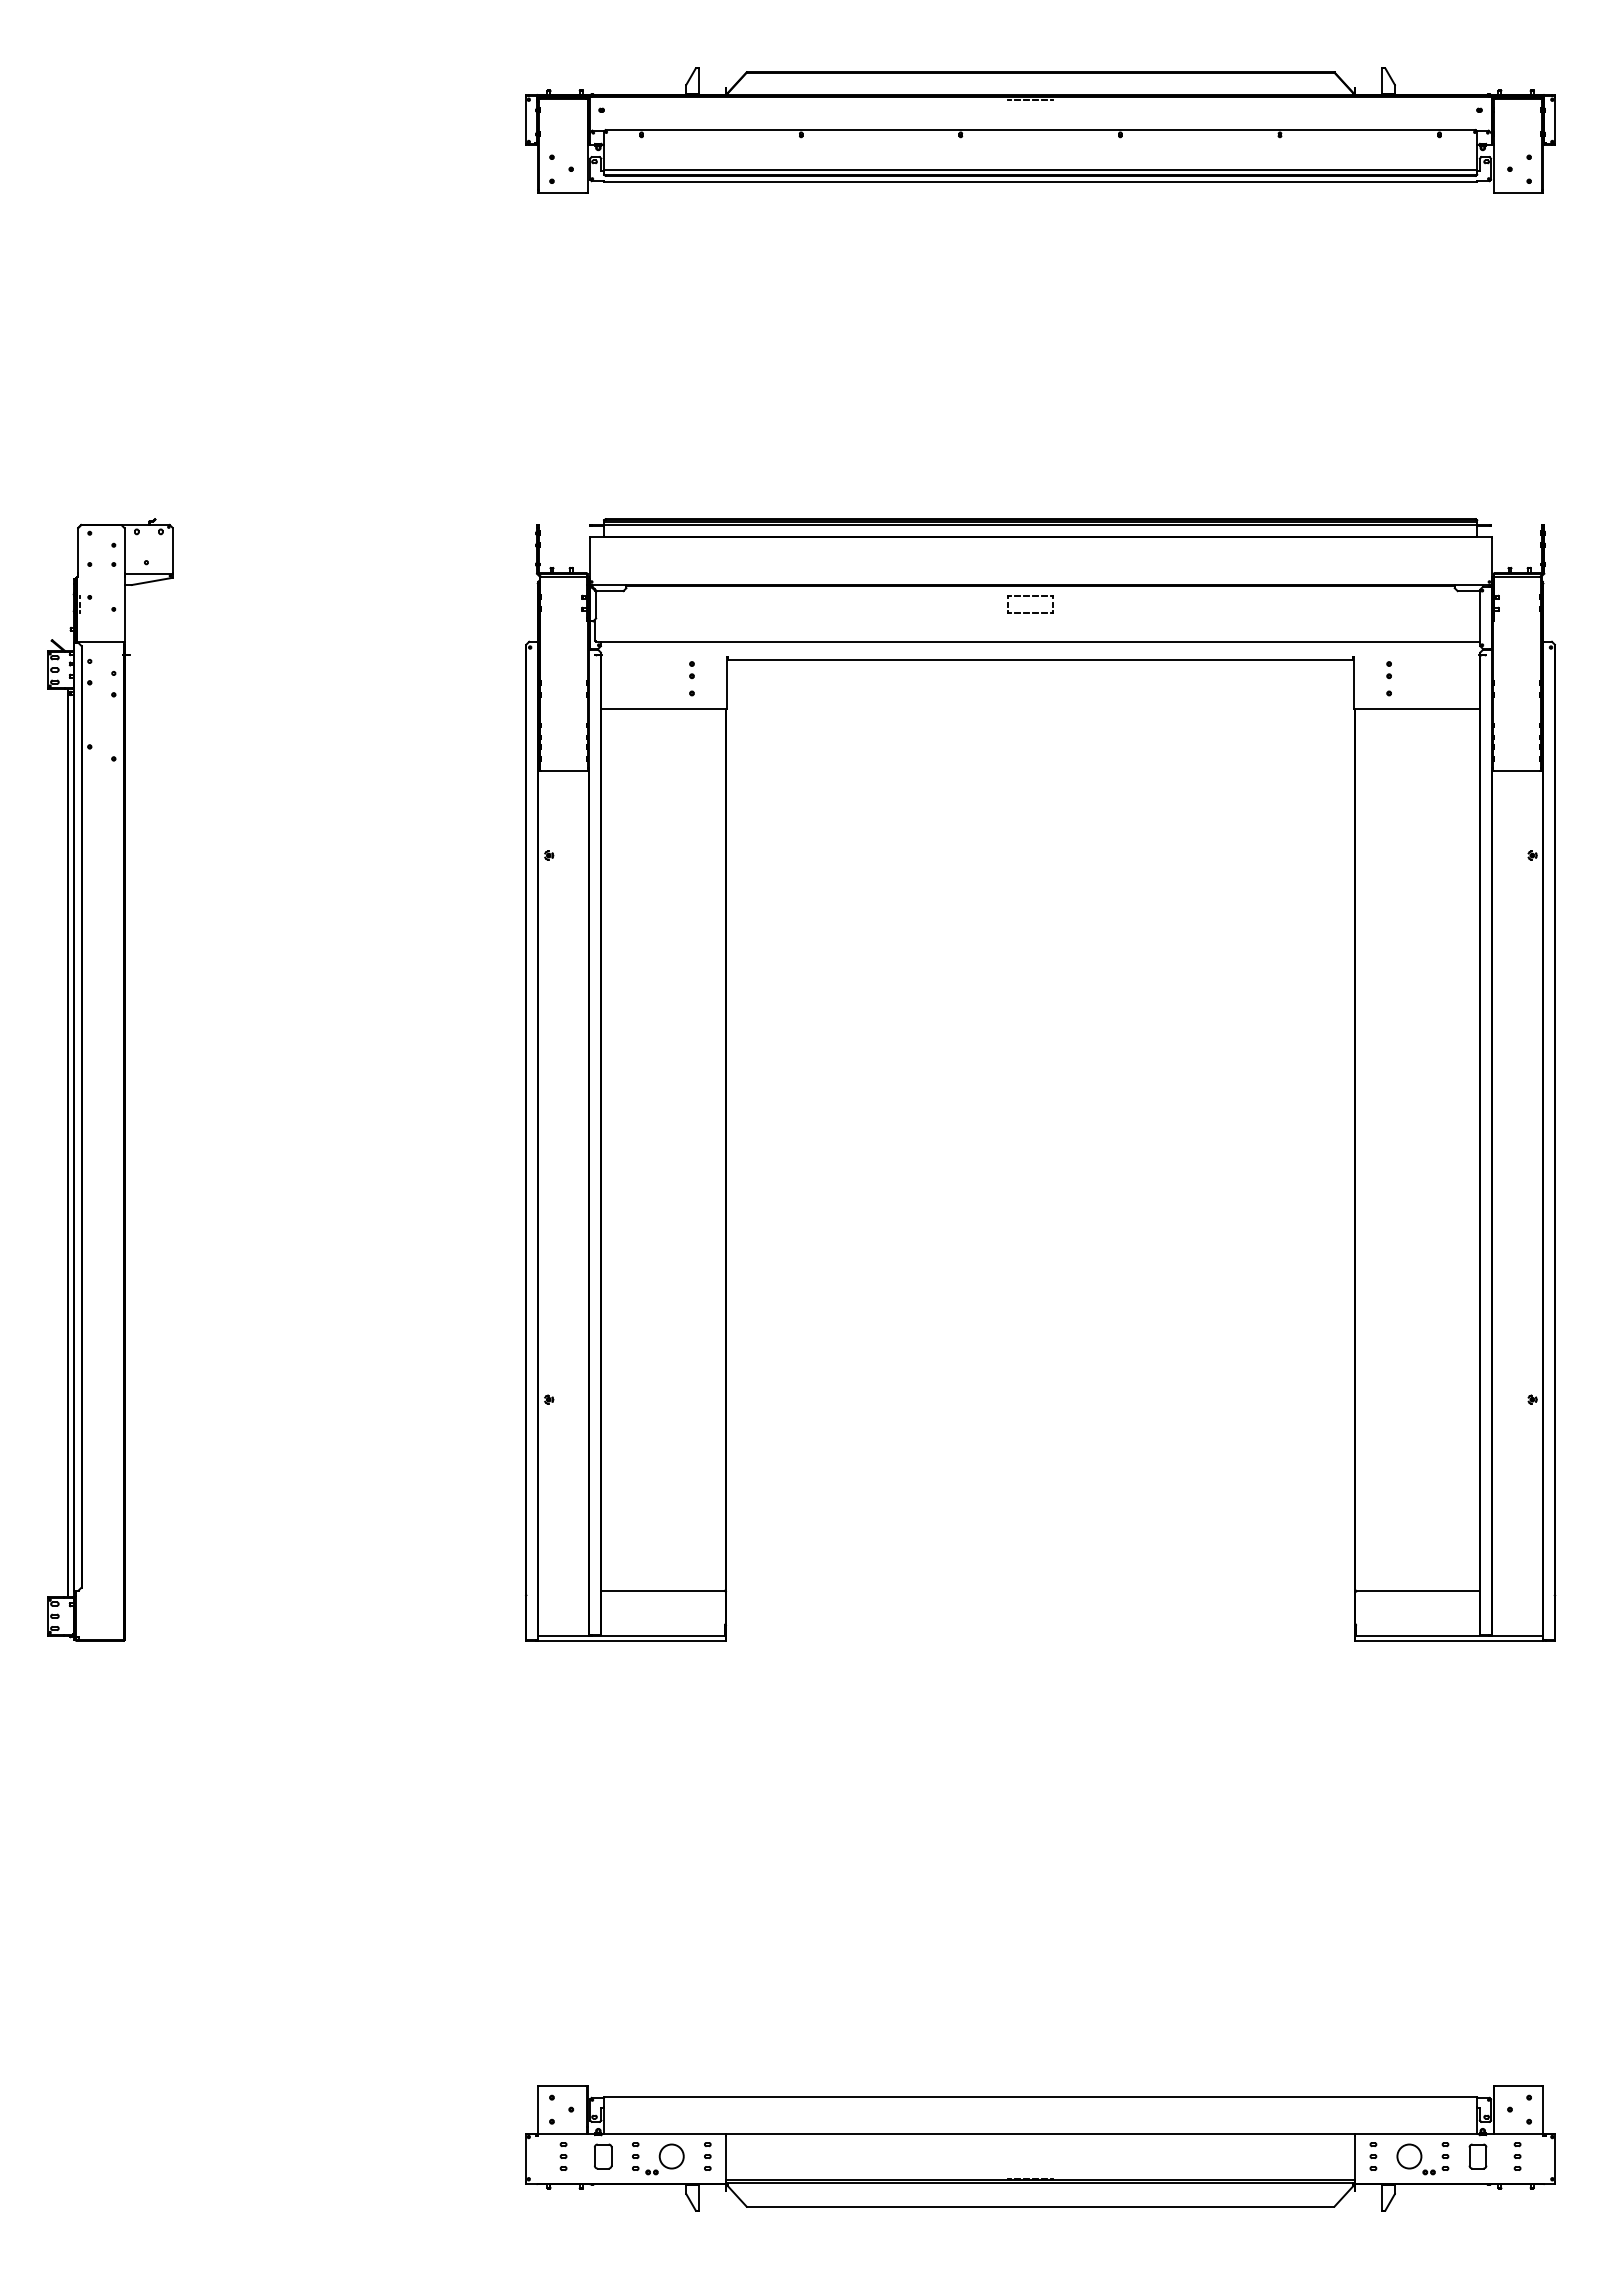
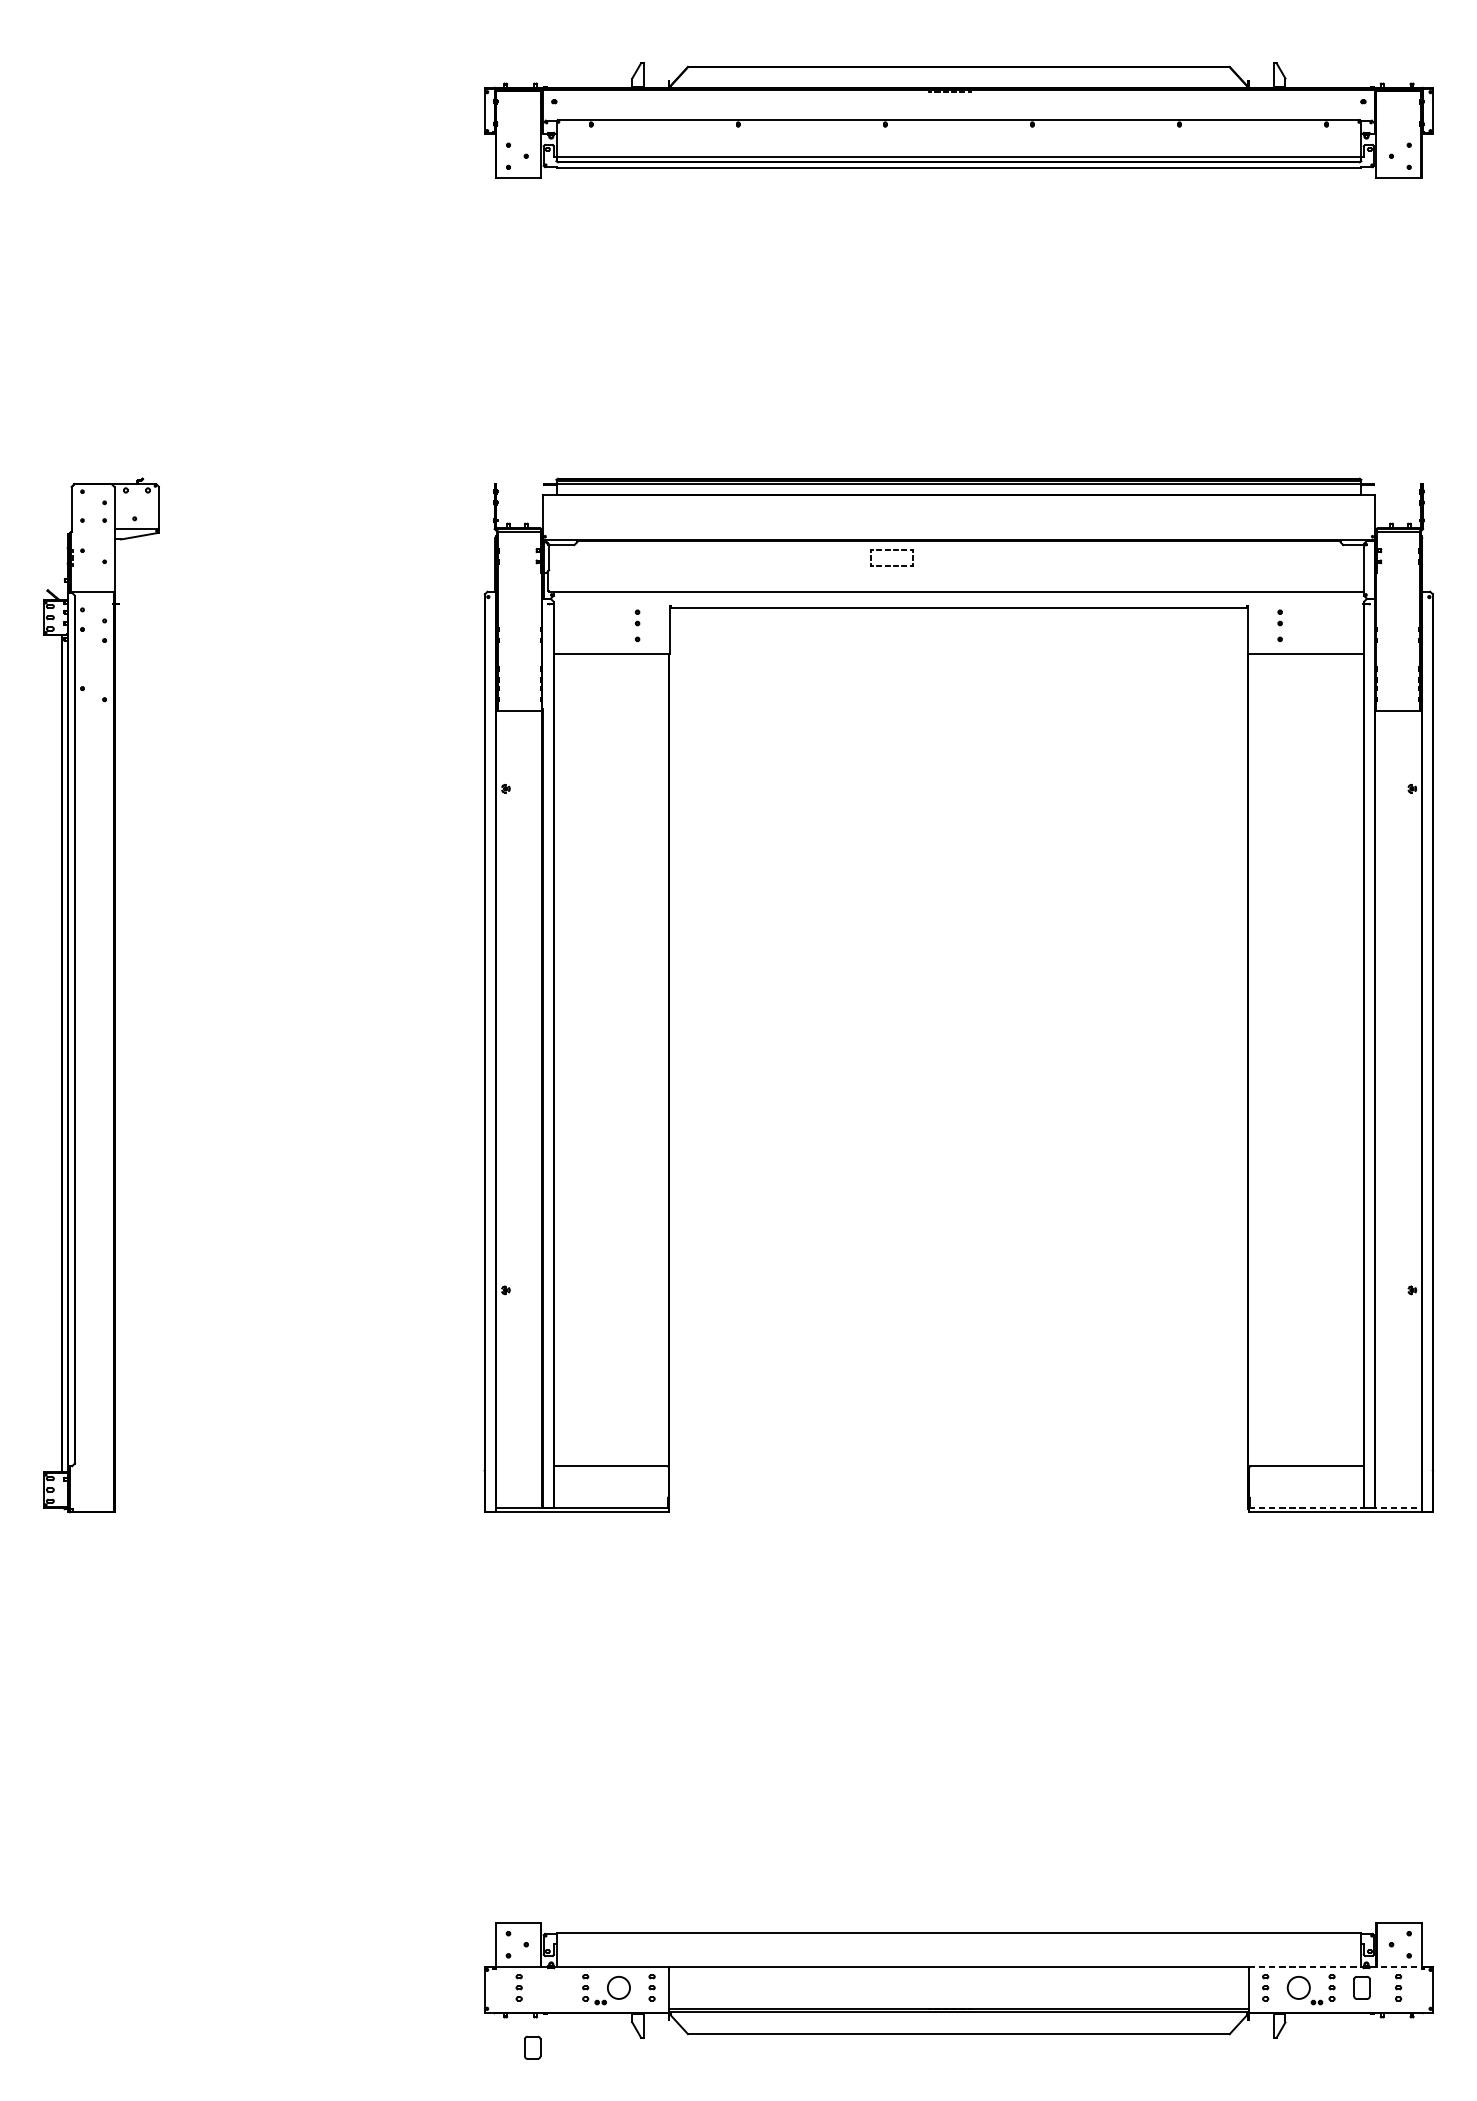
part: (1029, 596) -> (890, 550), moved
line: (1448, 1635) -> (1334, 1507), solid -> dashed
line: (1448, 2133) -> (1334, 1966), solid -> dashed
part: (603, 2156) -> (532, 2047), moved

